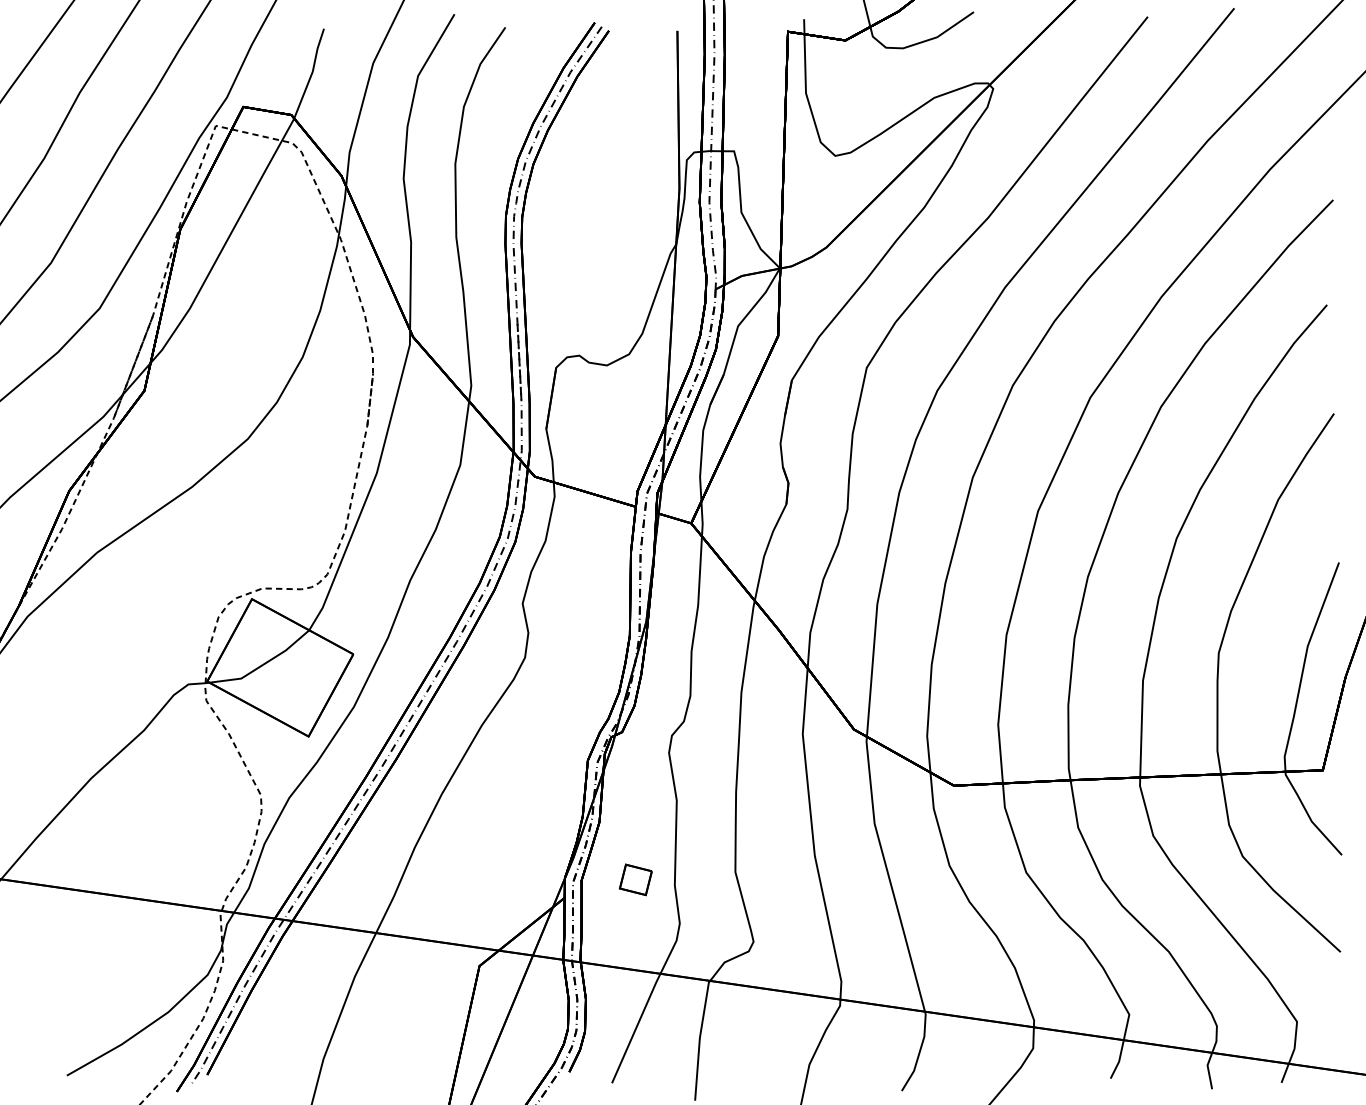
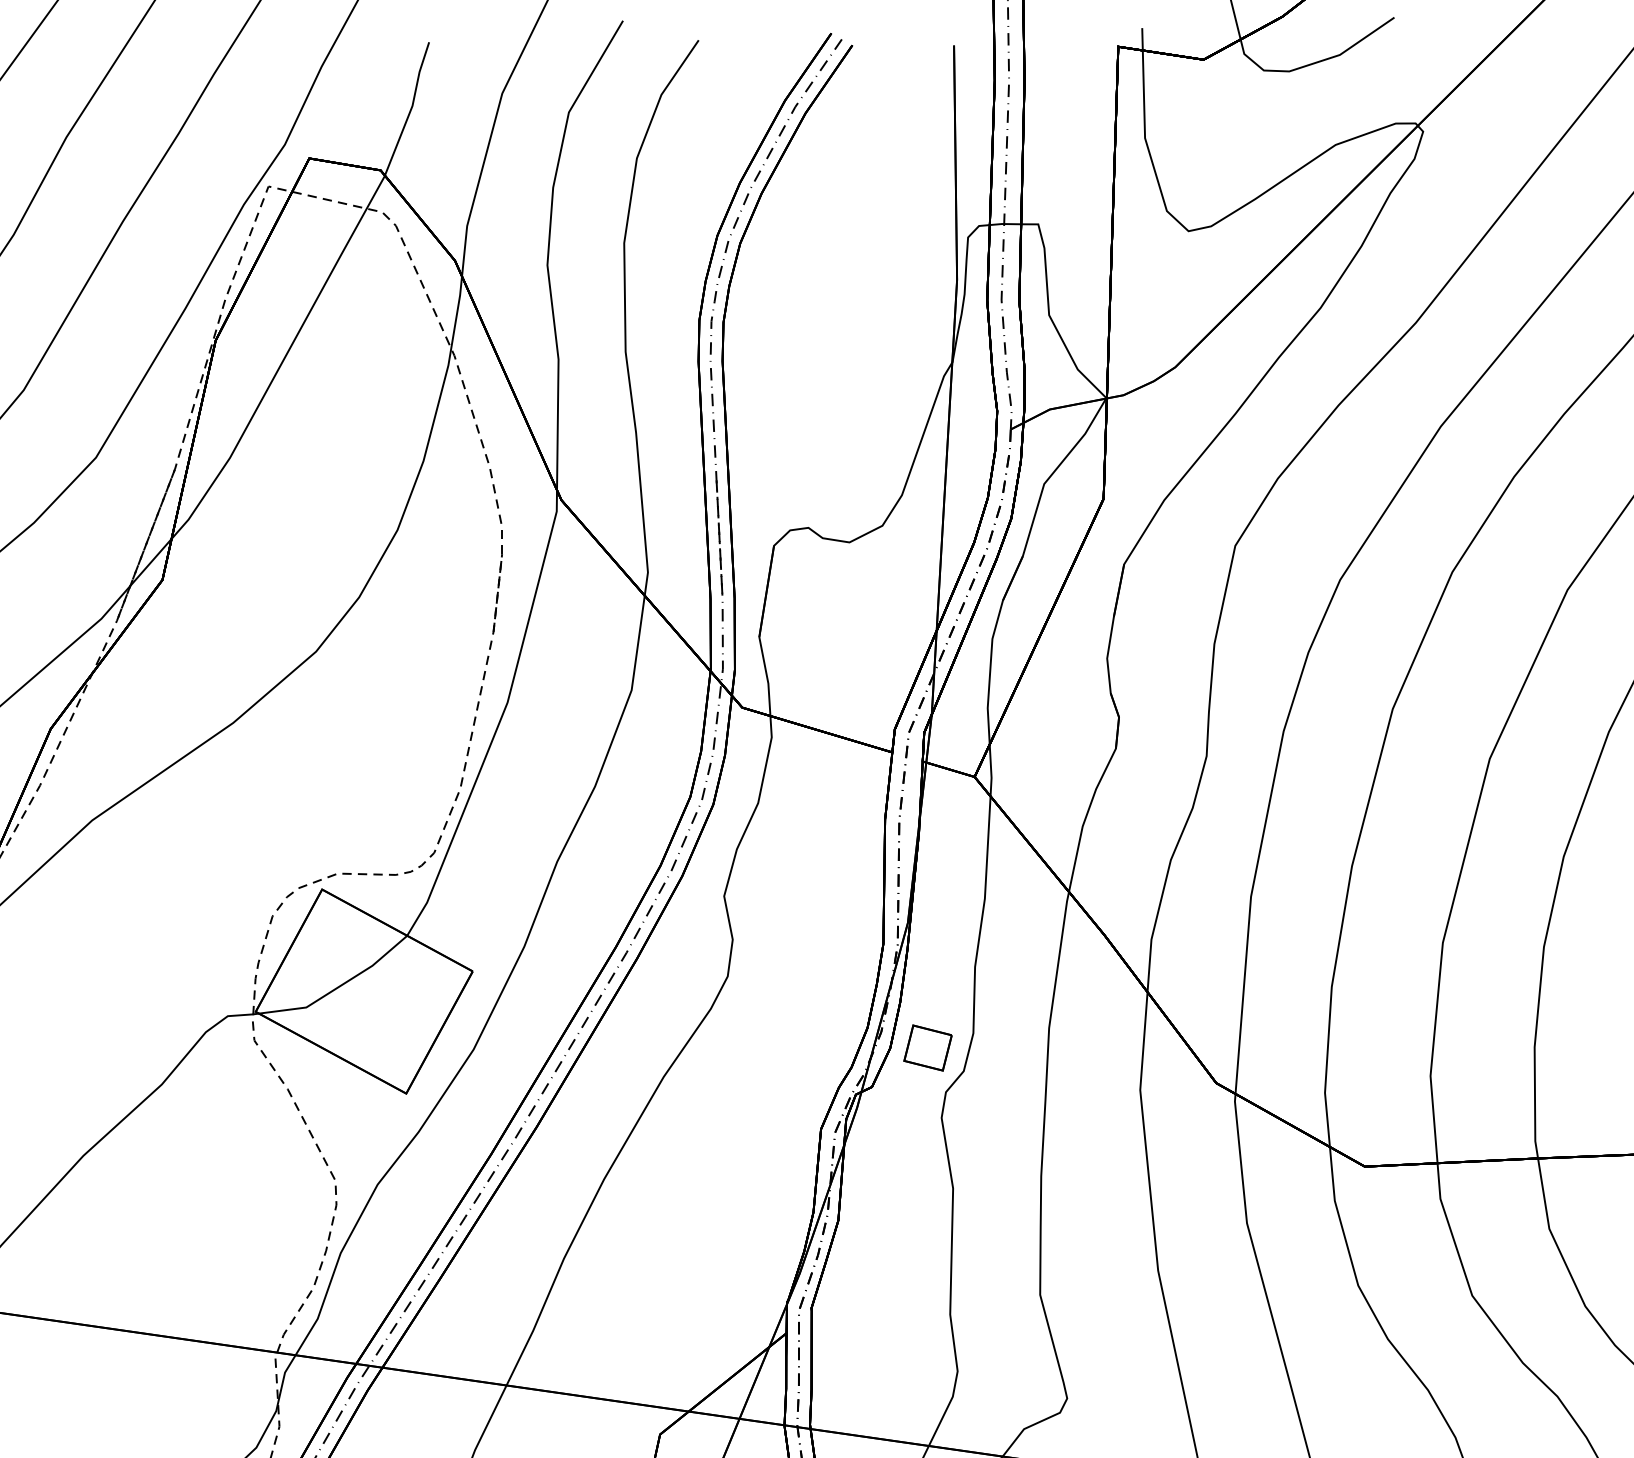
part: (635, 879) -> (927, 1047), moved

